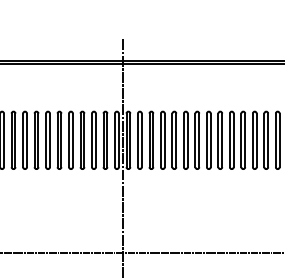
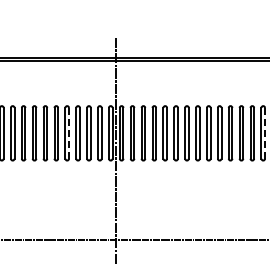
line: (73, 140) -> (69, 133), solid -> dashed
line: (280, 140) -> (265, 133), solid -> dashed

